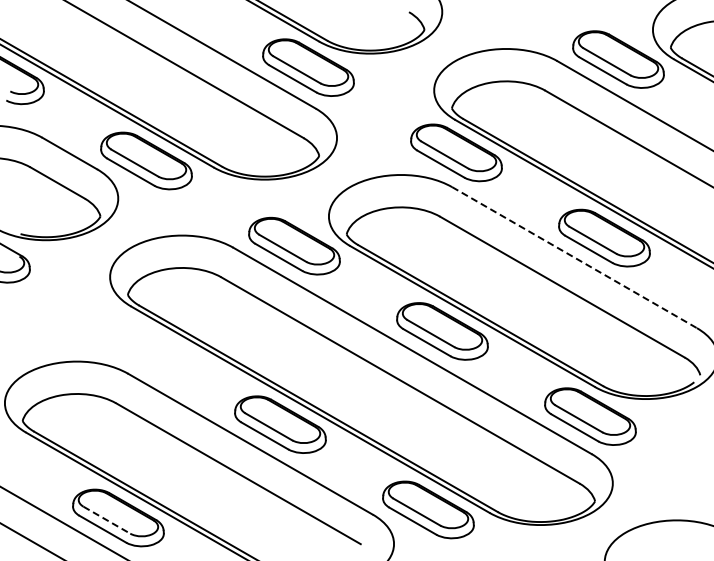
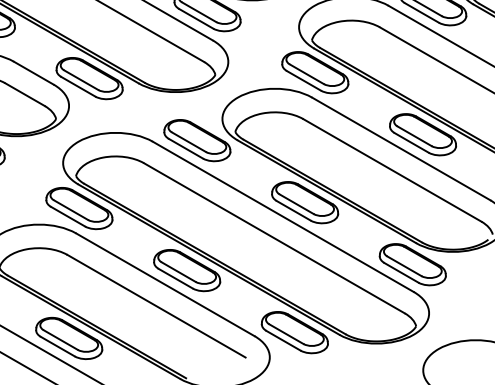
line: (574, 257) -> (401, 148), dashed -> solid
part: (132, 339) -> (79, 208), added
line: (106, 520) -> (60, 340), dashed -> solid

